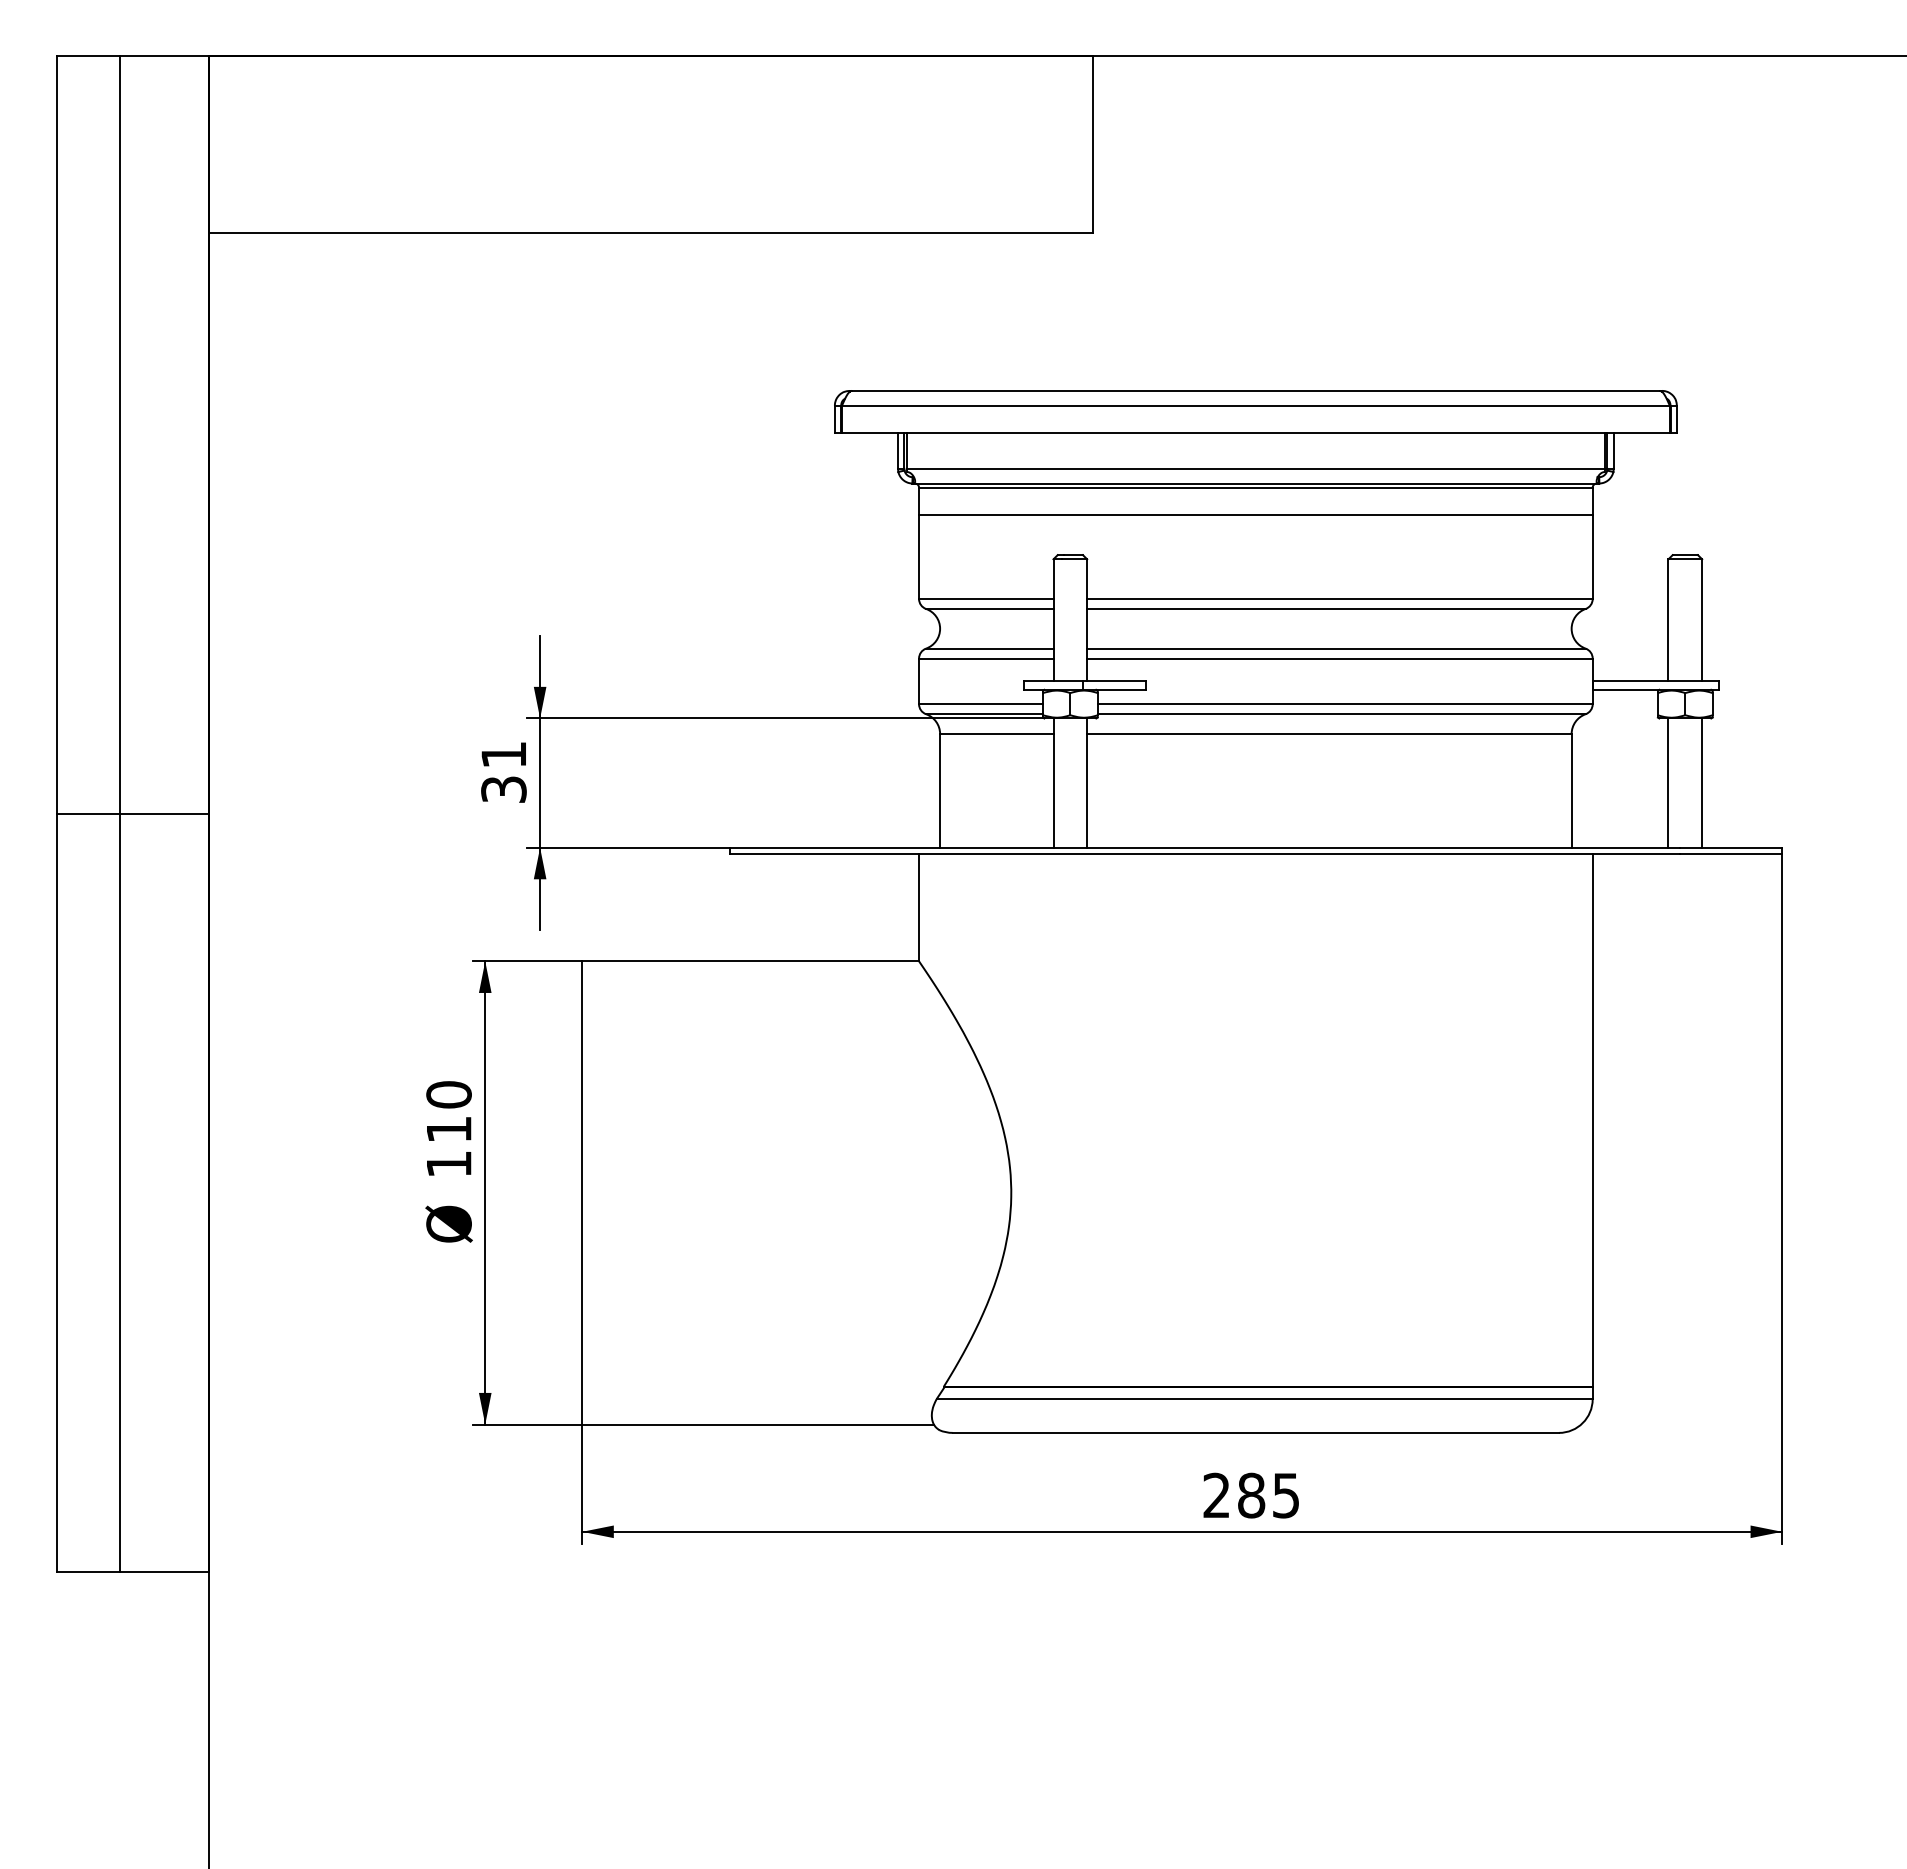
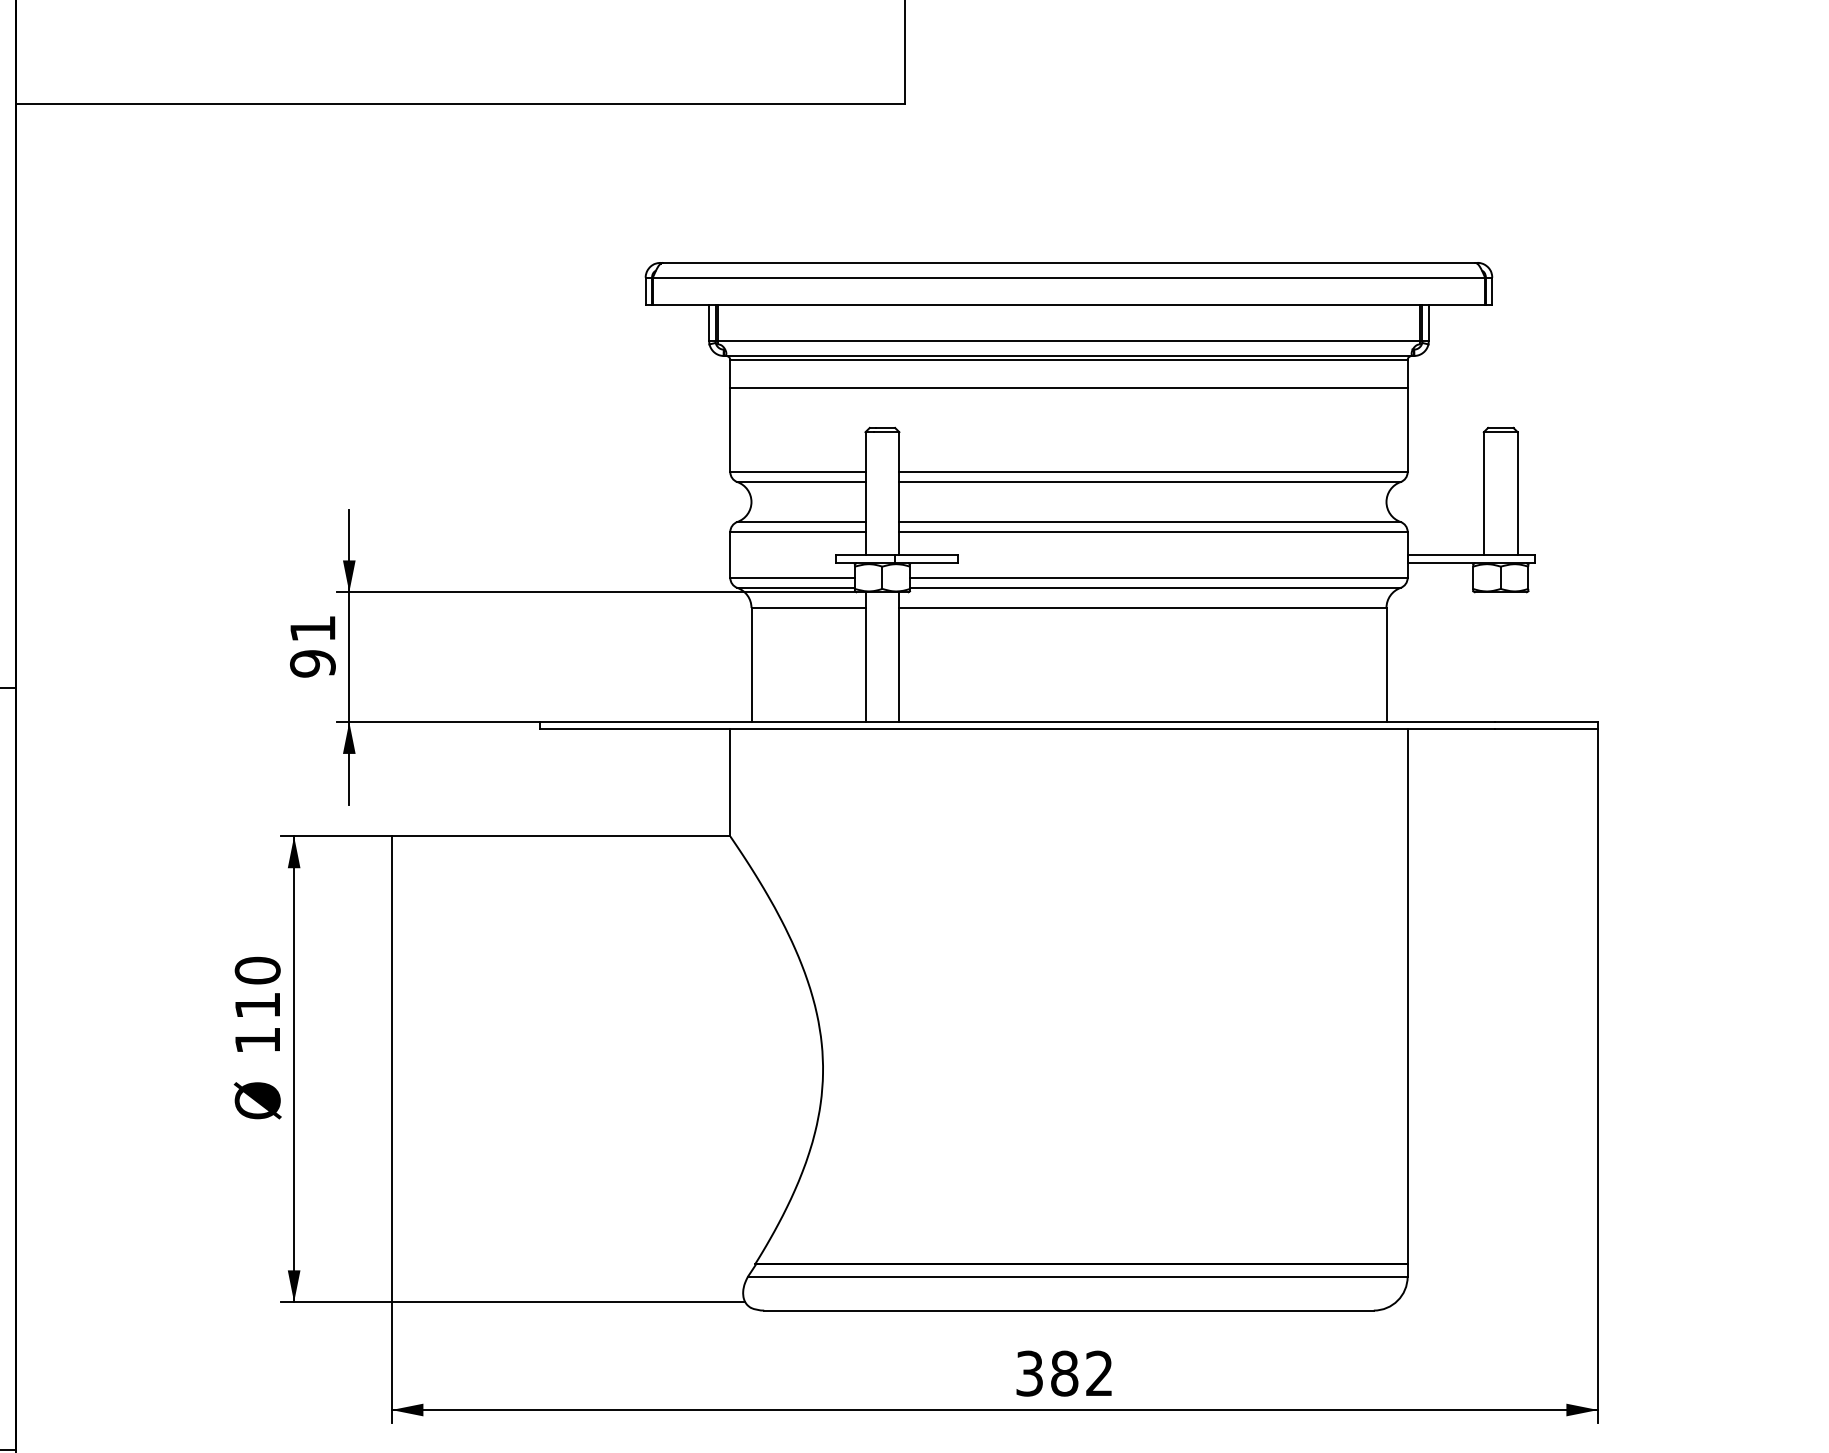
line: (1668, 782) -> (1483, 656), removed
line: (1702, 782) -> (1518, 656), removed
text: (503, 789) -> (312, 663), 31 -> 91
text: (1250, 1495) -> (1063, 1373), 285 -> 382

